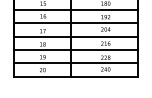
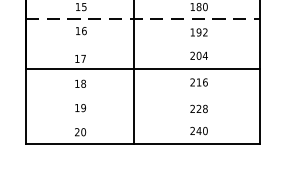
line: (76, 9) -> (143, 18), solid -> dashed
line: (75, 23) -> (142, 44), removed
line: (75, 49) -> (142, 93), removed
line: (75, 63) -> (142, 119), removed

